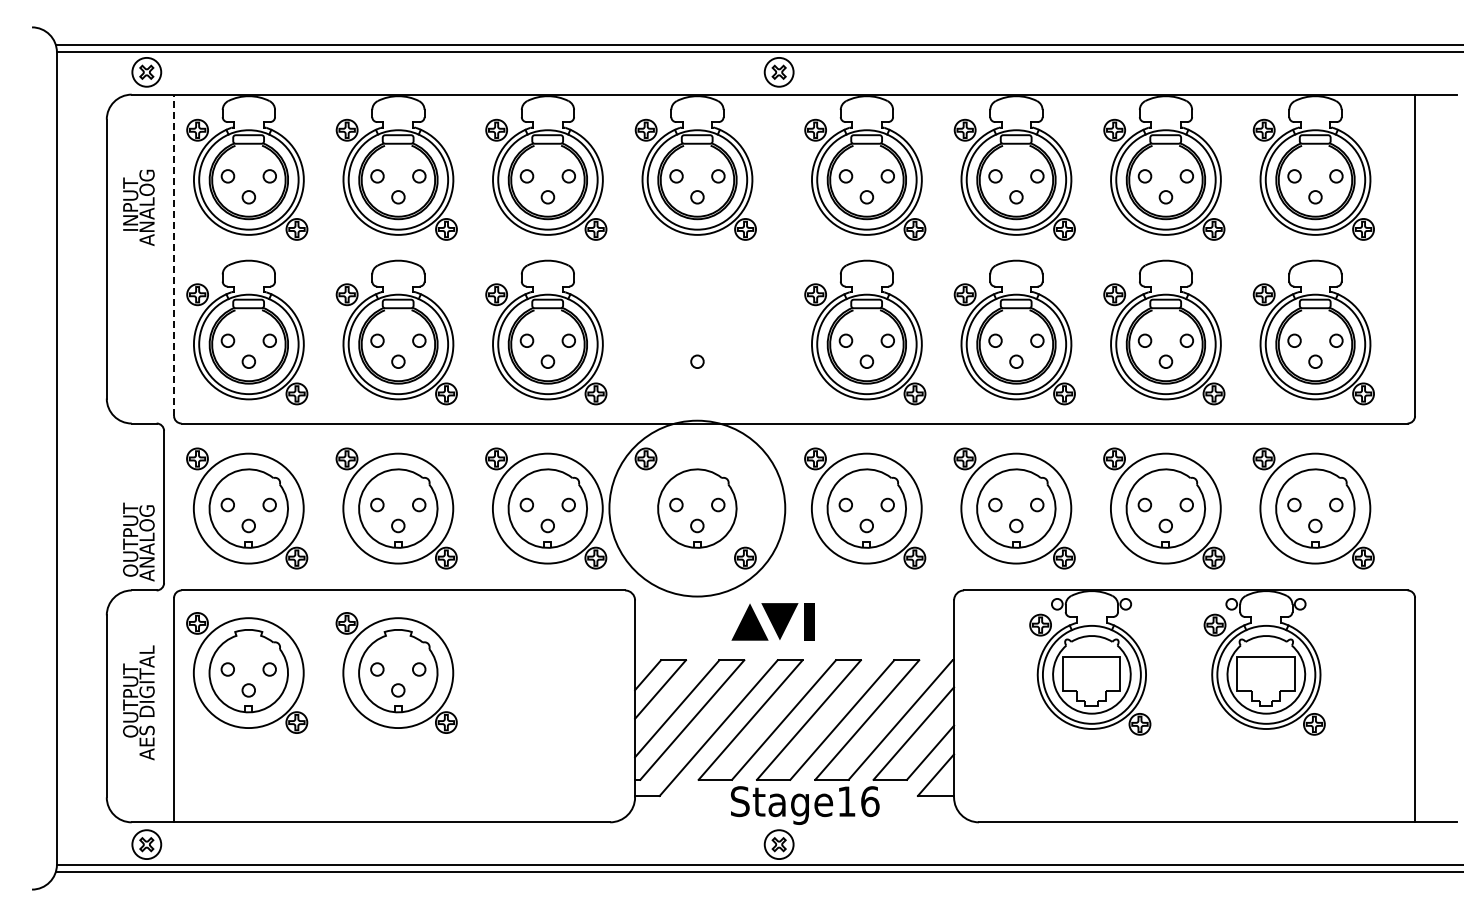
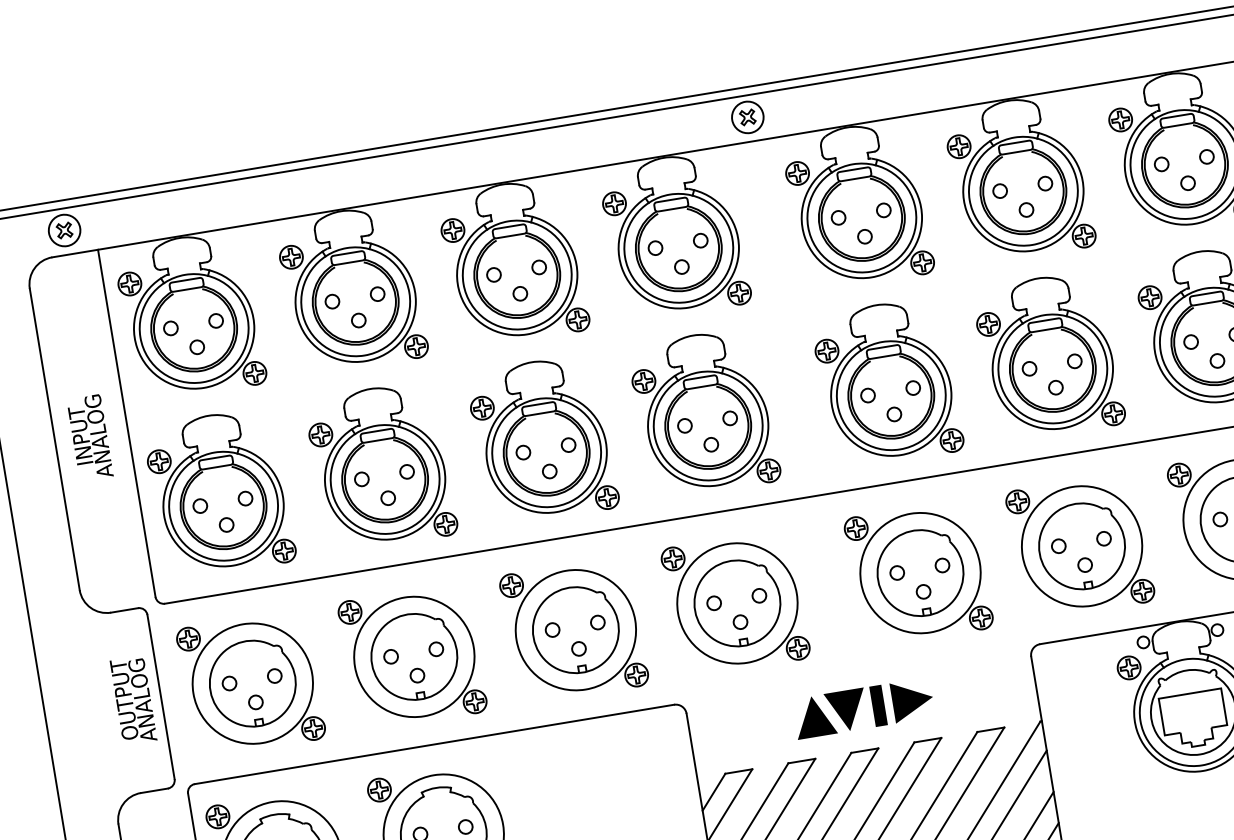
text: (138, 207) -> (89, 437), moved
line: (174, 255) -> (127, 423), dashed -> solid
part: (695, 332) -> (703, 413), added
circle: (697, 508) -> (737, 603), size x0.62
text: (138, 541) -> (133, 700), moved
line: (840, 621) -> (912, 699), added

